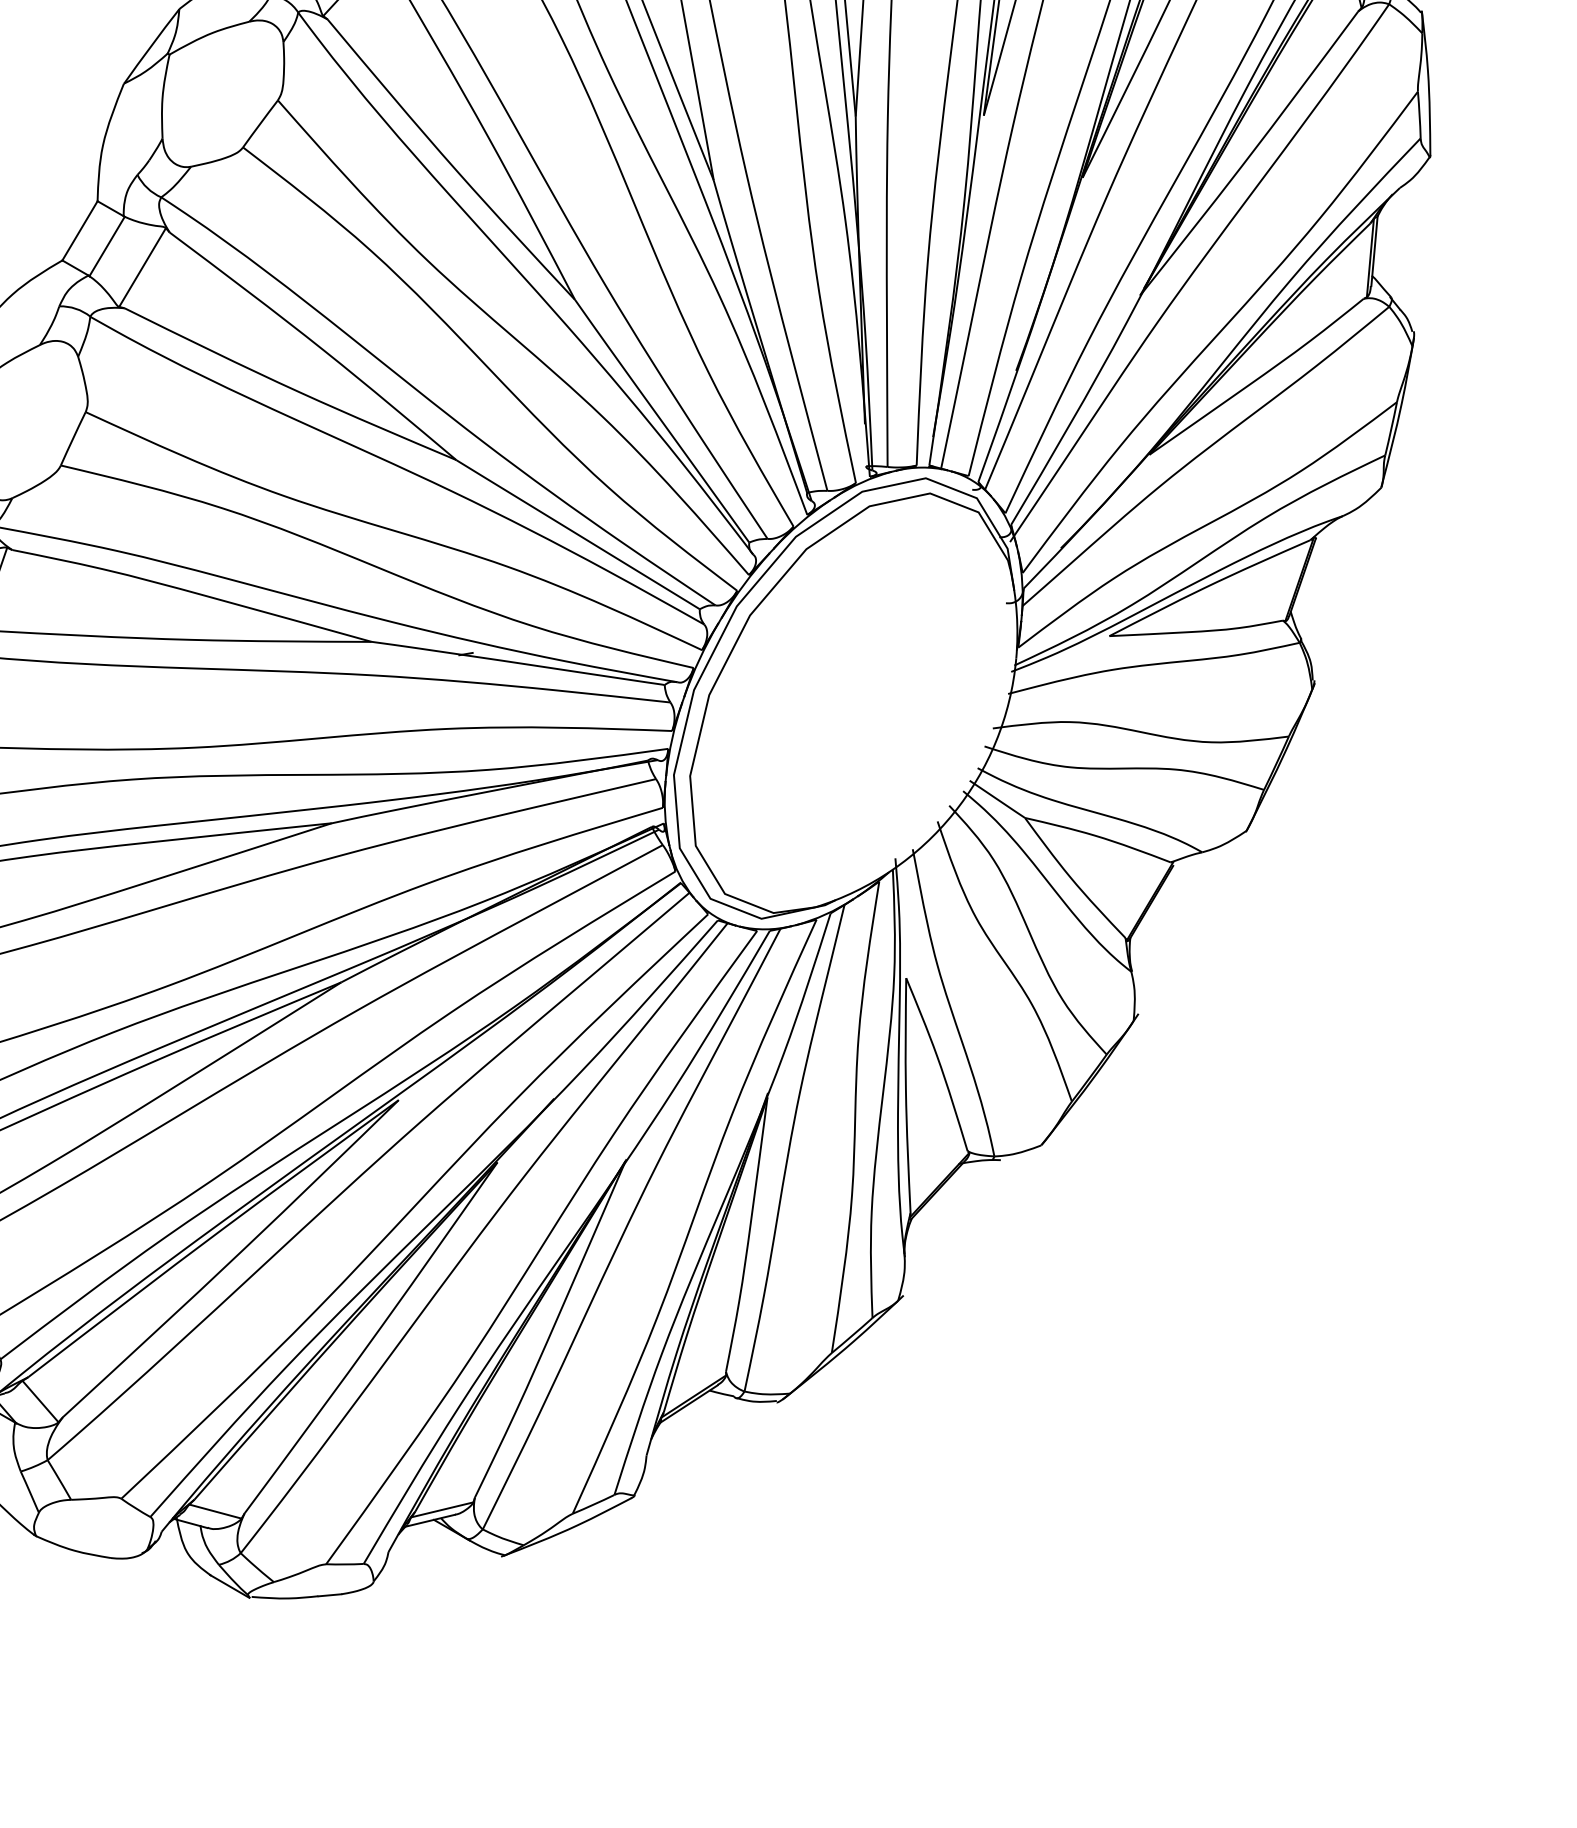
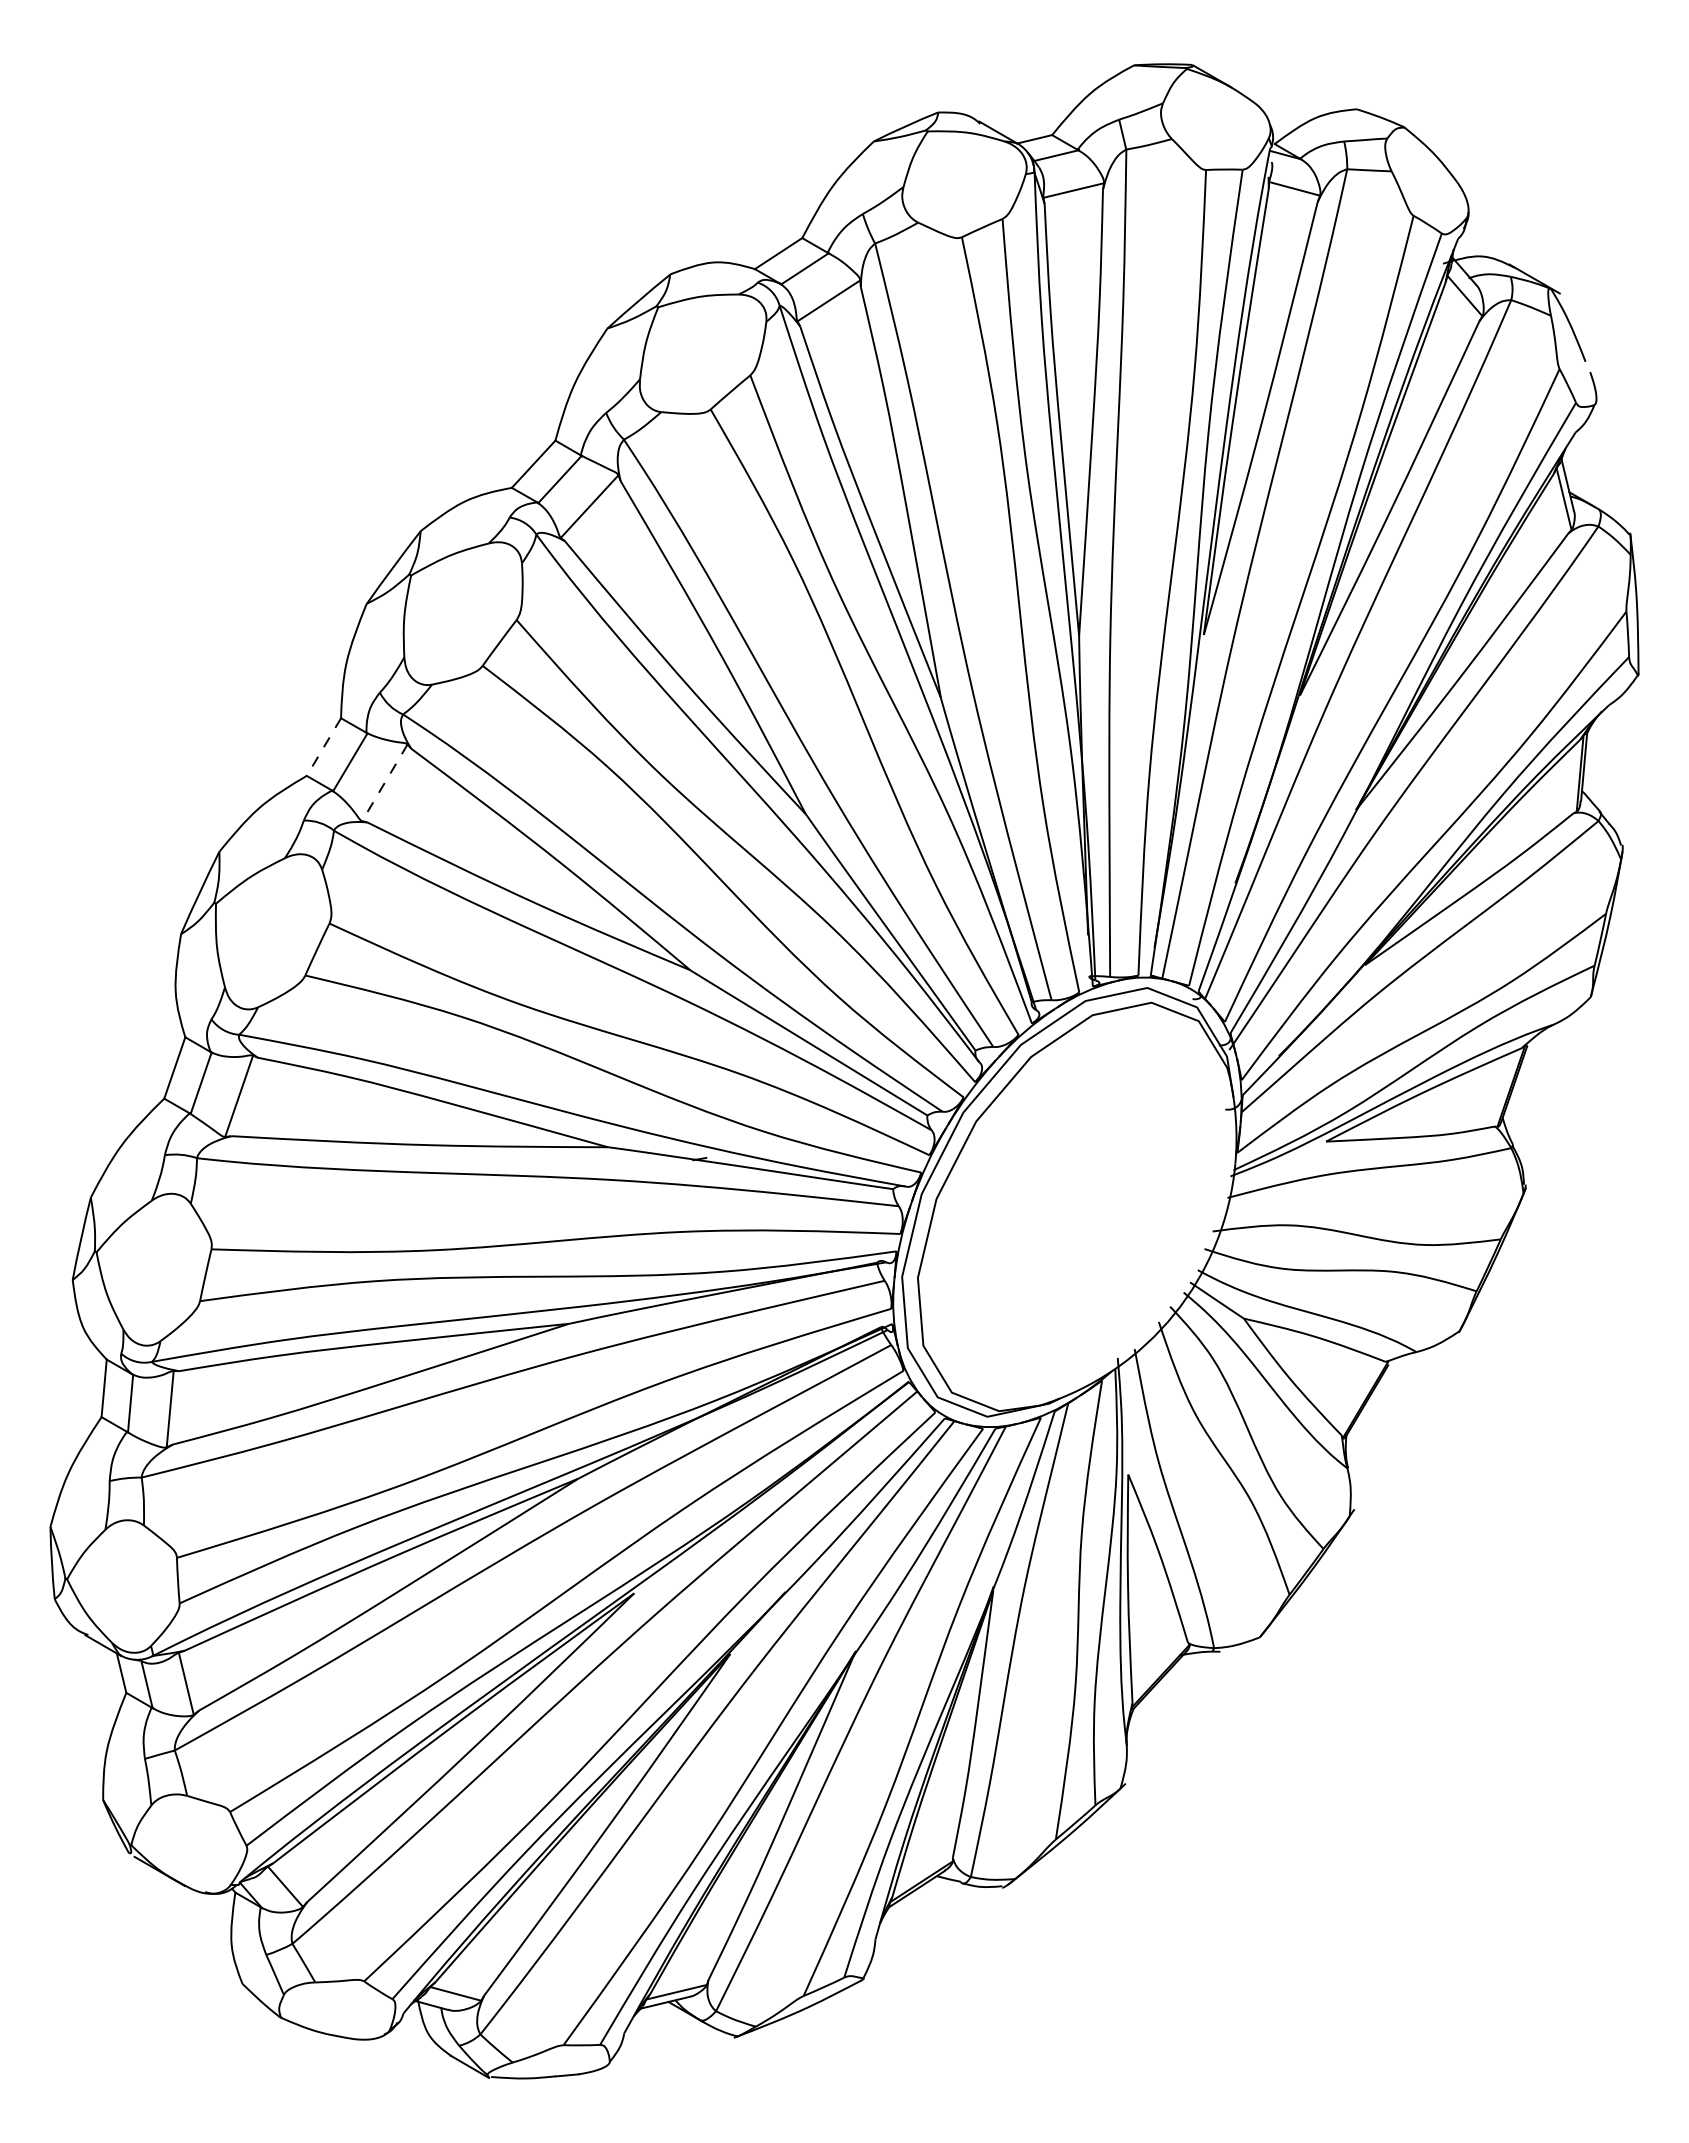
line: (79, 231) -> (323, 747), solid -> dashed
line: (142, 267) -> (384, 782), solid -> dashed

